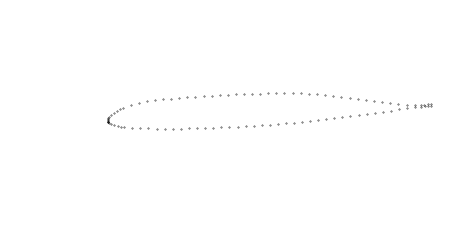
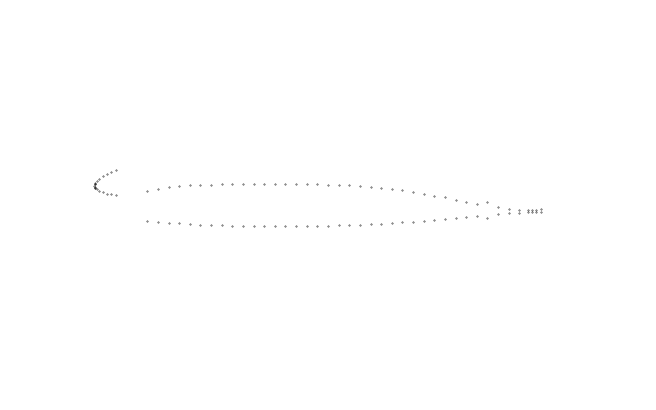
part: (390, 106) -> (487, 210), size x1.6
part: (115, 117) -> (105, 182), moved

